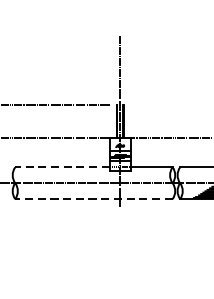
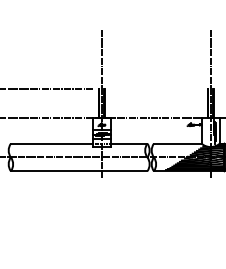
line: (62, 167) -> (51, 143), dashed -> solid
line: (93, 199) -> (78, 171), dashed -> solid

